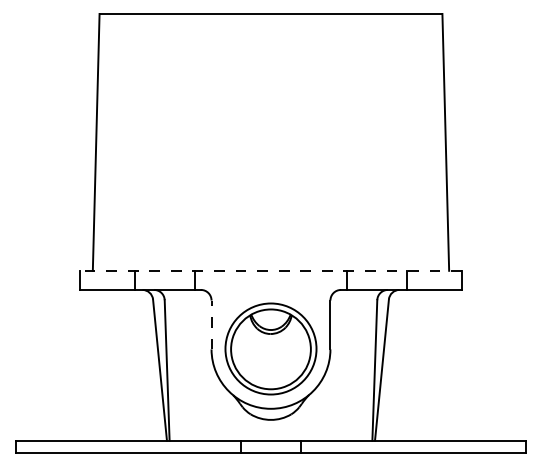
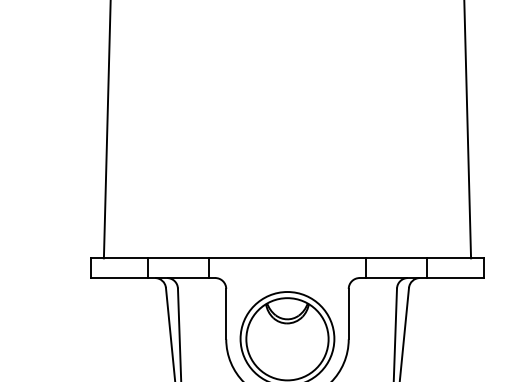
line: (270, 270) -> (286, 258), dashed -> solid
line: (211, 324) -> (226, 313), dashed -> solid

